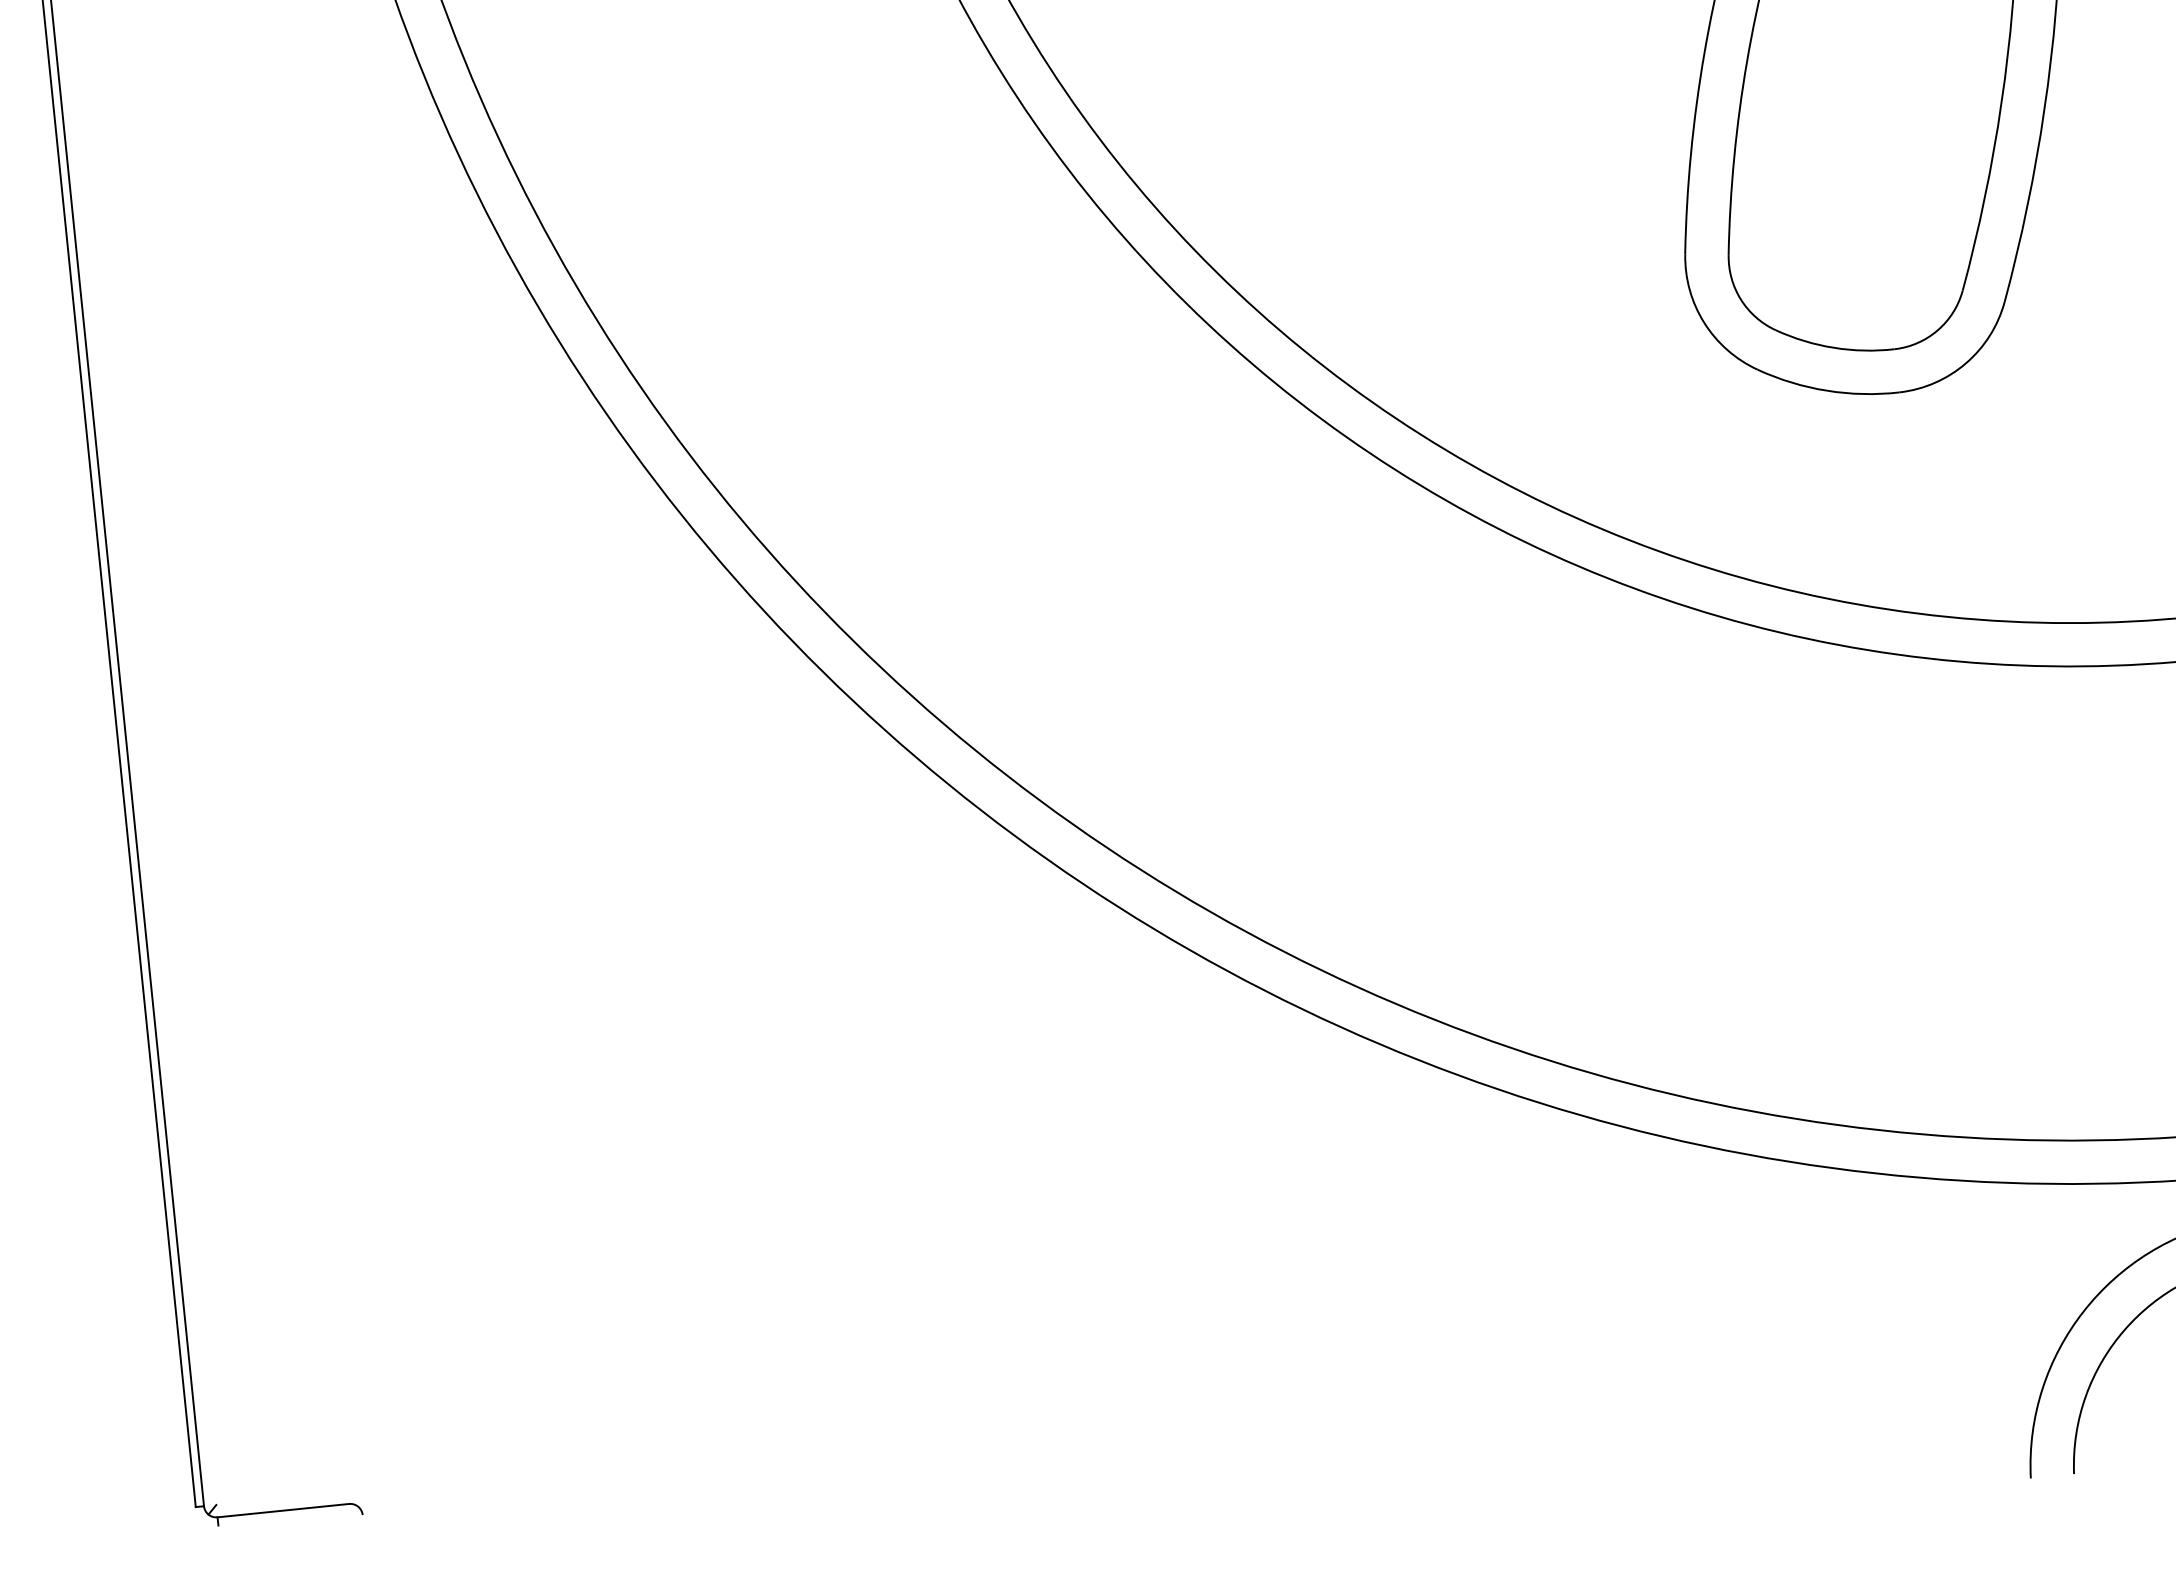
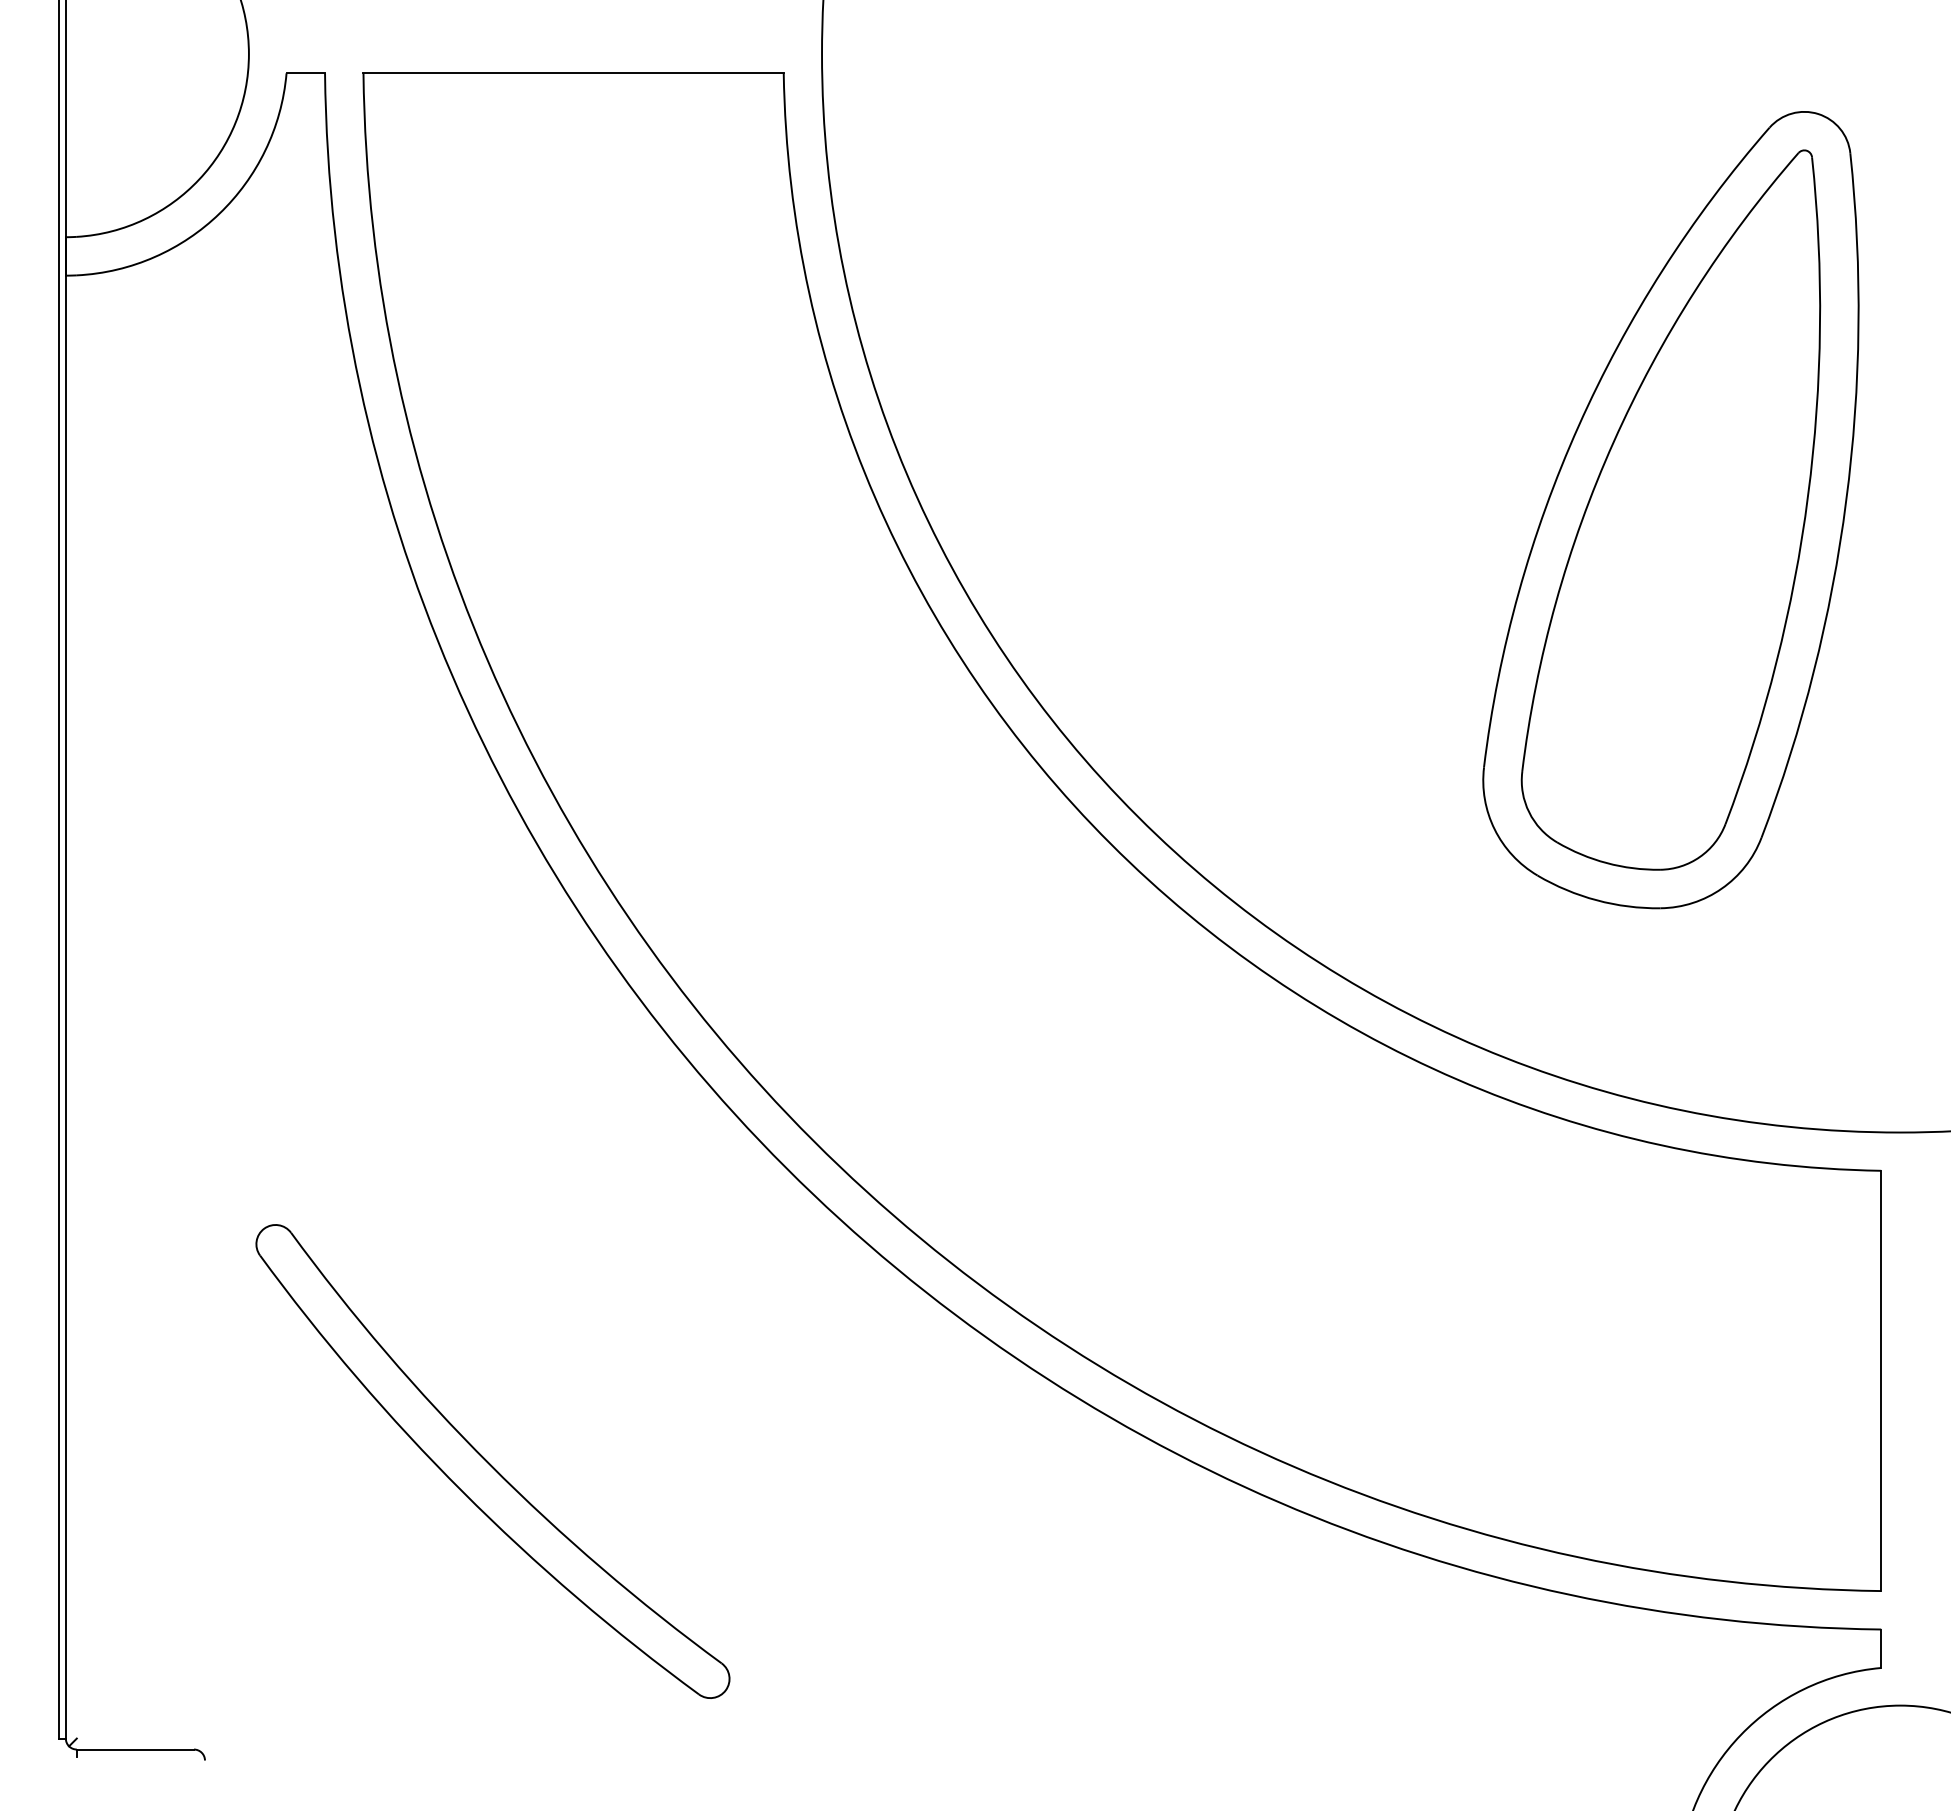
part: (651, 1146) -> (492, 1461), added

